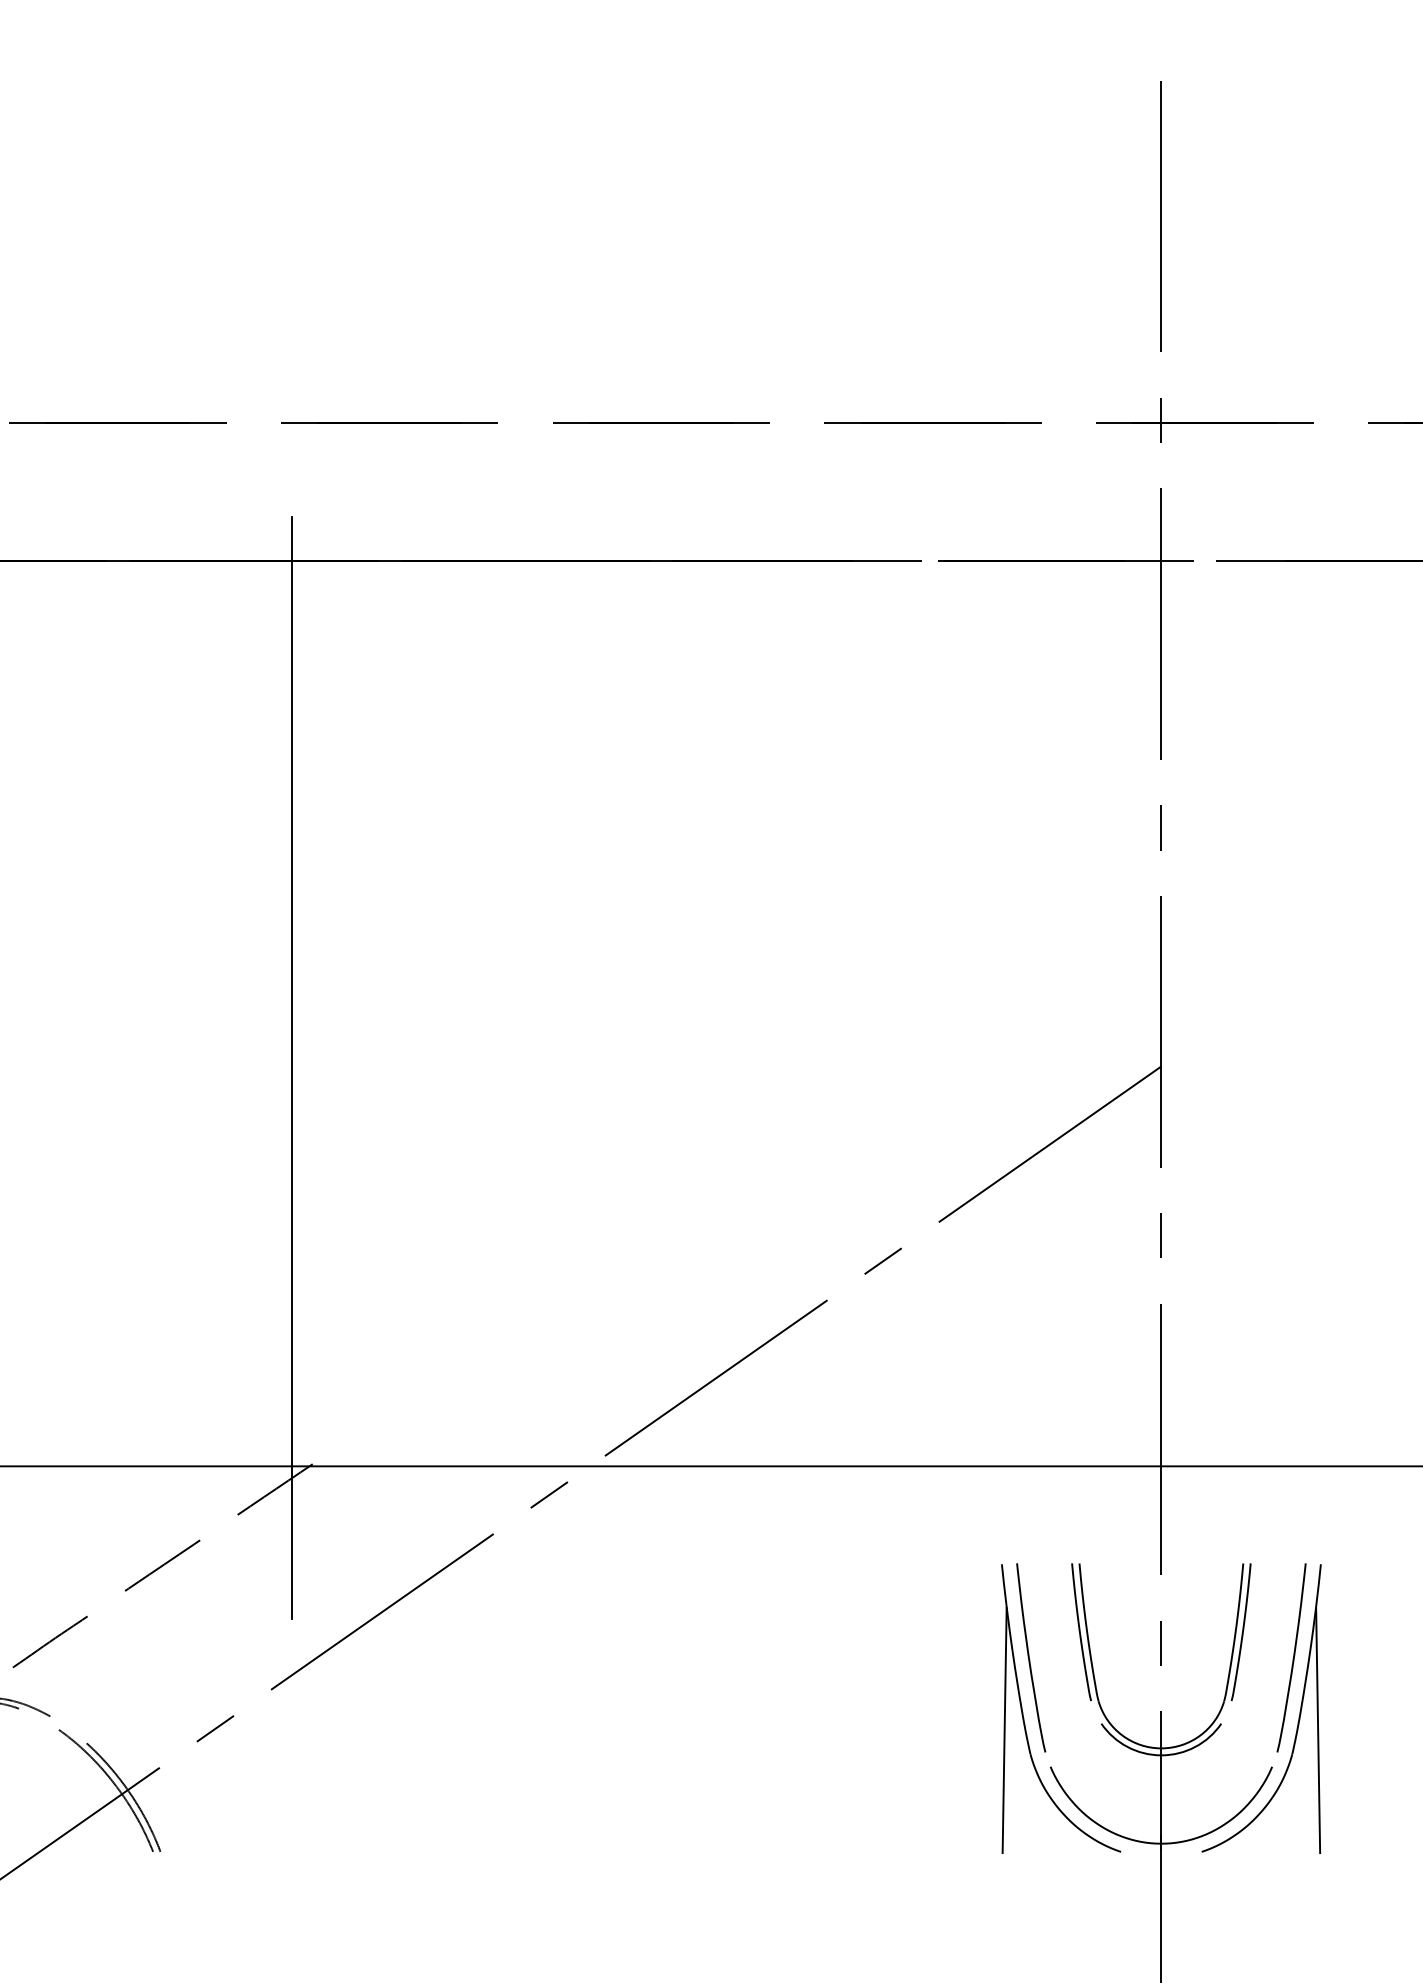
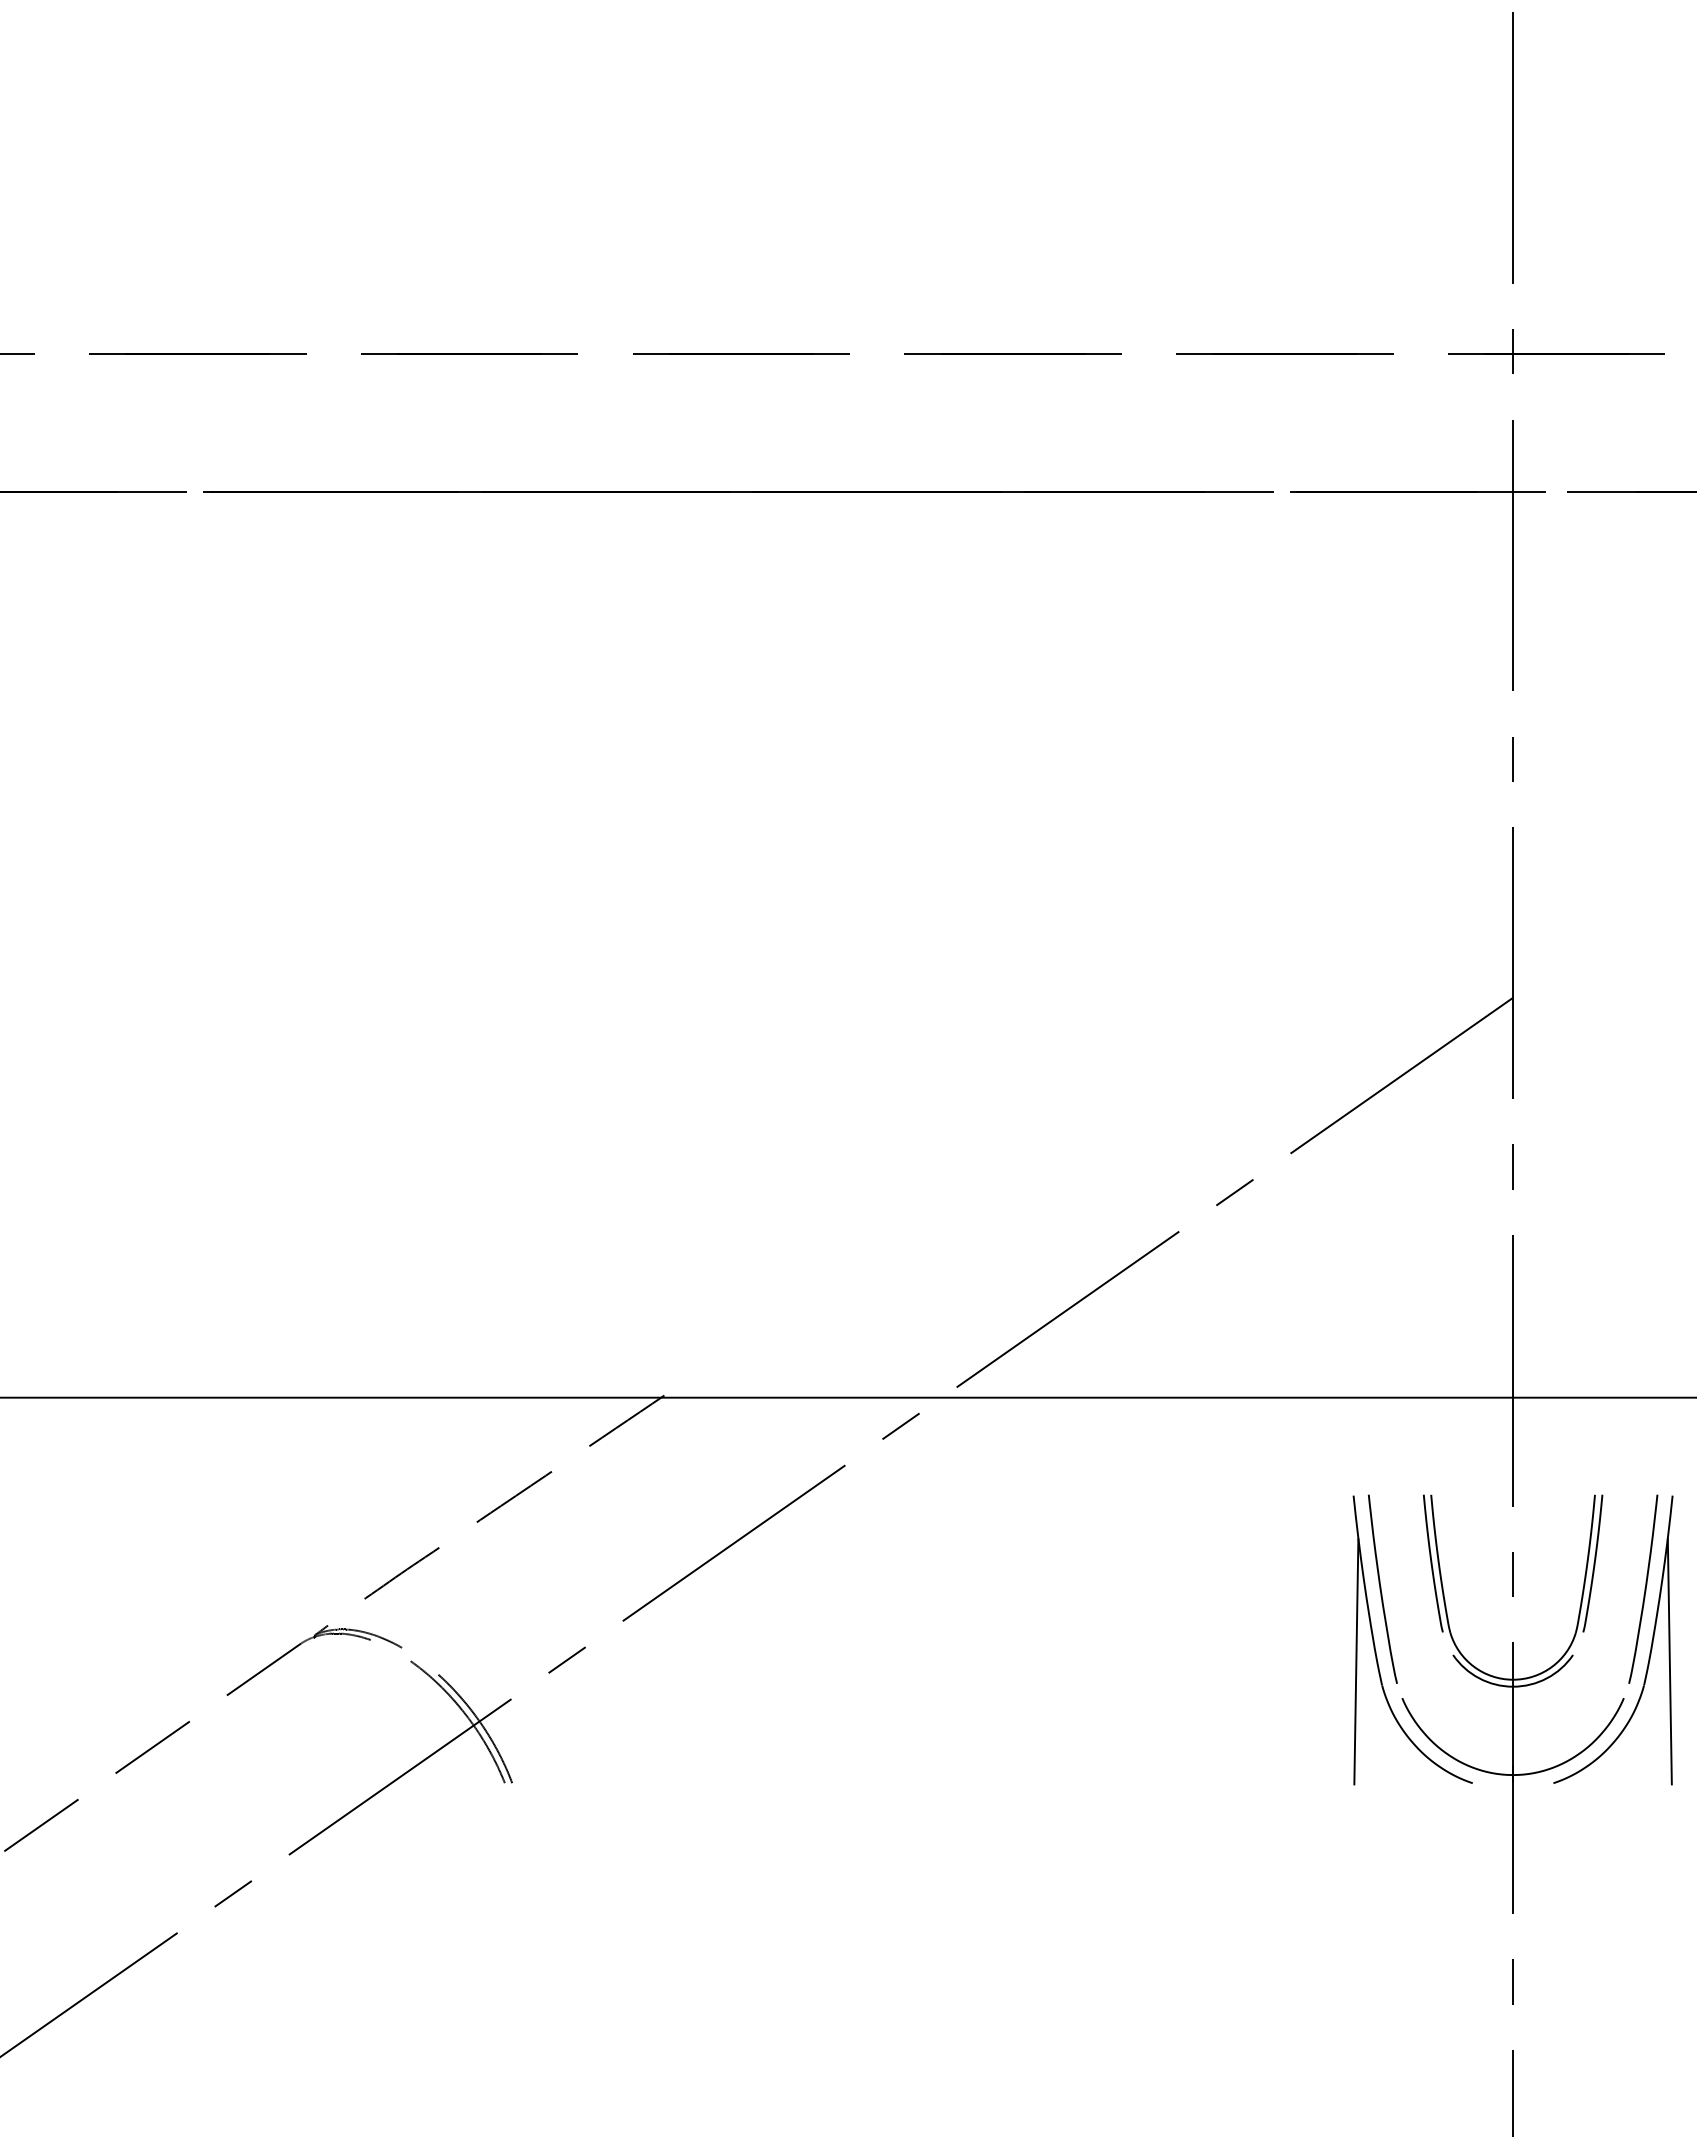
line: (291, 1067) -> (643, 998), removed

